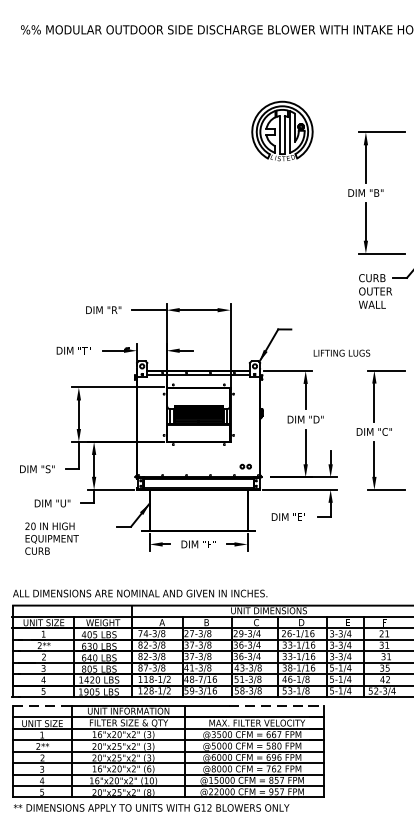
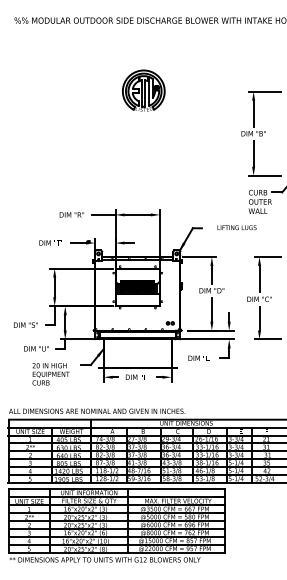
part: (282, 130) -> (143, 90), moved
text: (341, 352) -> (236, 227), moved
text: (51, 538) -> (50, 374), moved
line: (42, 706) -> (29, 489), dashed -> solid
line: (276, 706) -> (191, 489), dashed -> solid

